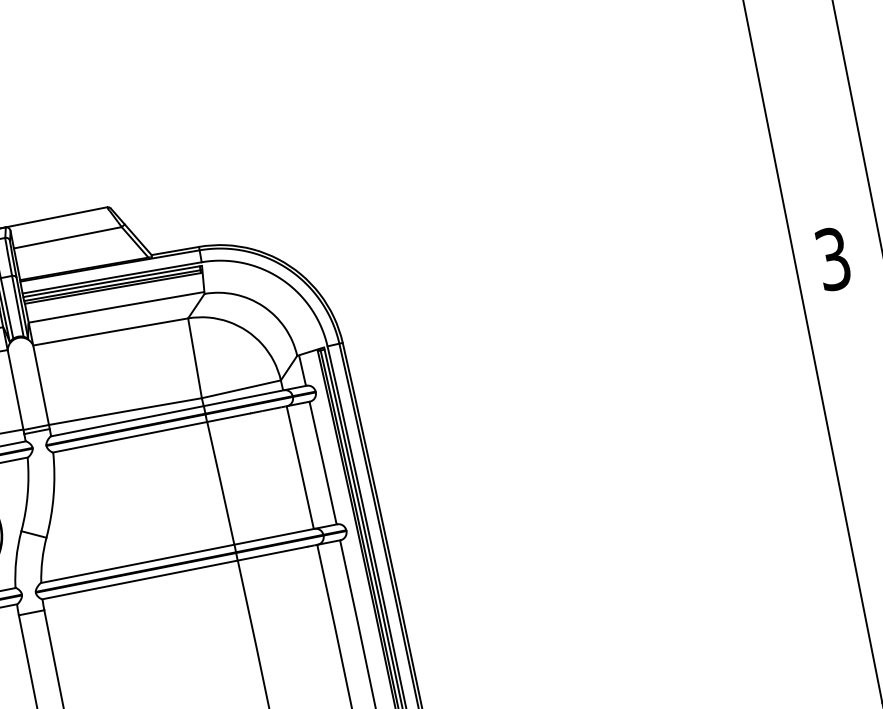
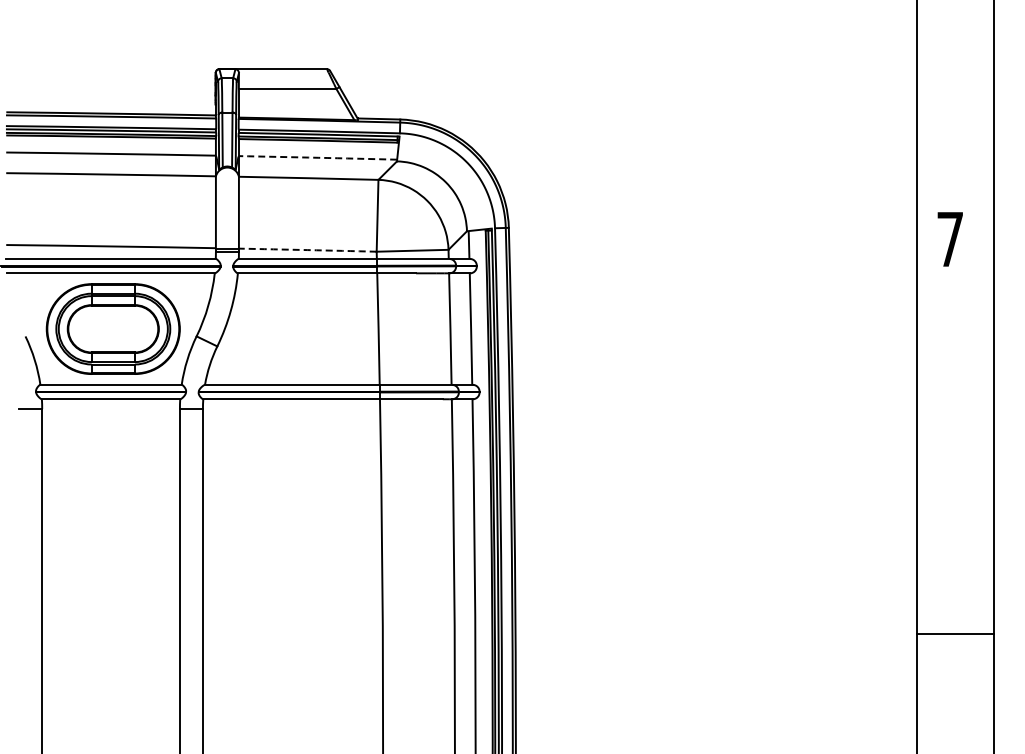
text: (833, 259) -> (950, 239), 3 -> 7
arc: (116, 306) -> (318, 157), solid -> dashed
arc: (125, 412) -> (307, 250), solid -> dashed

